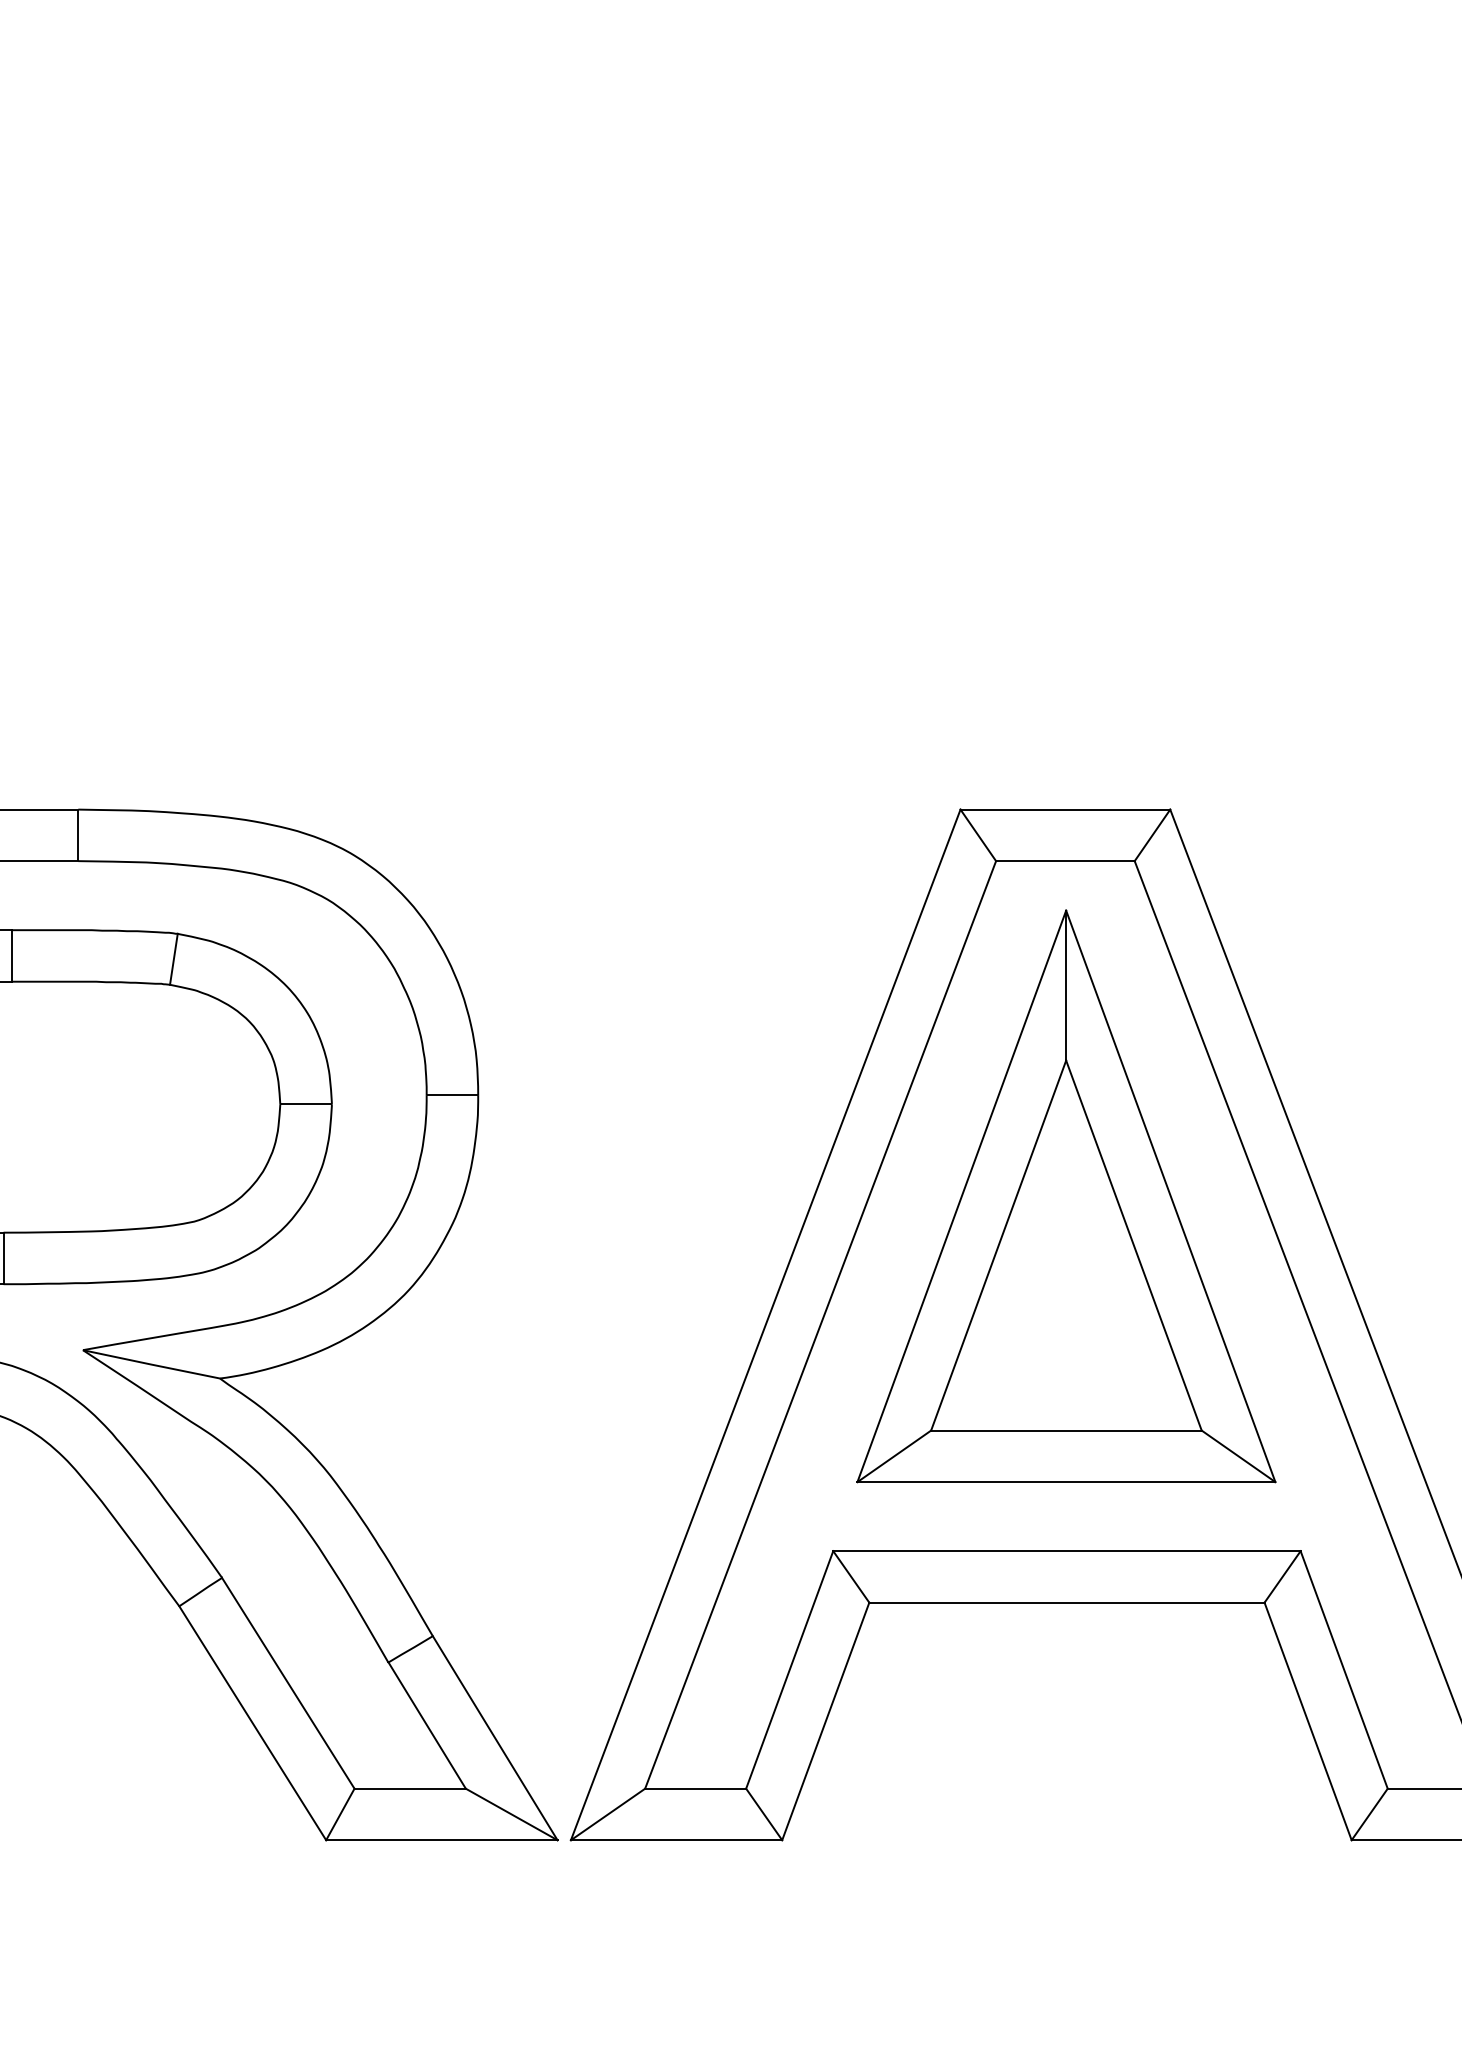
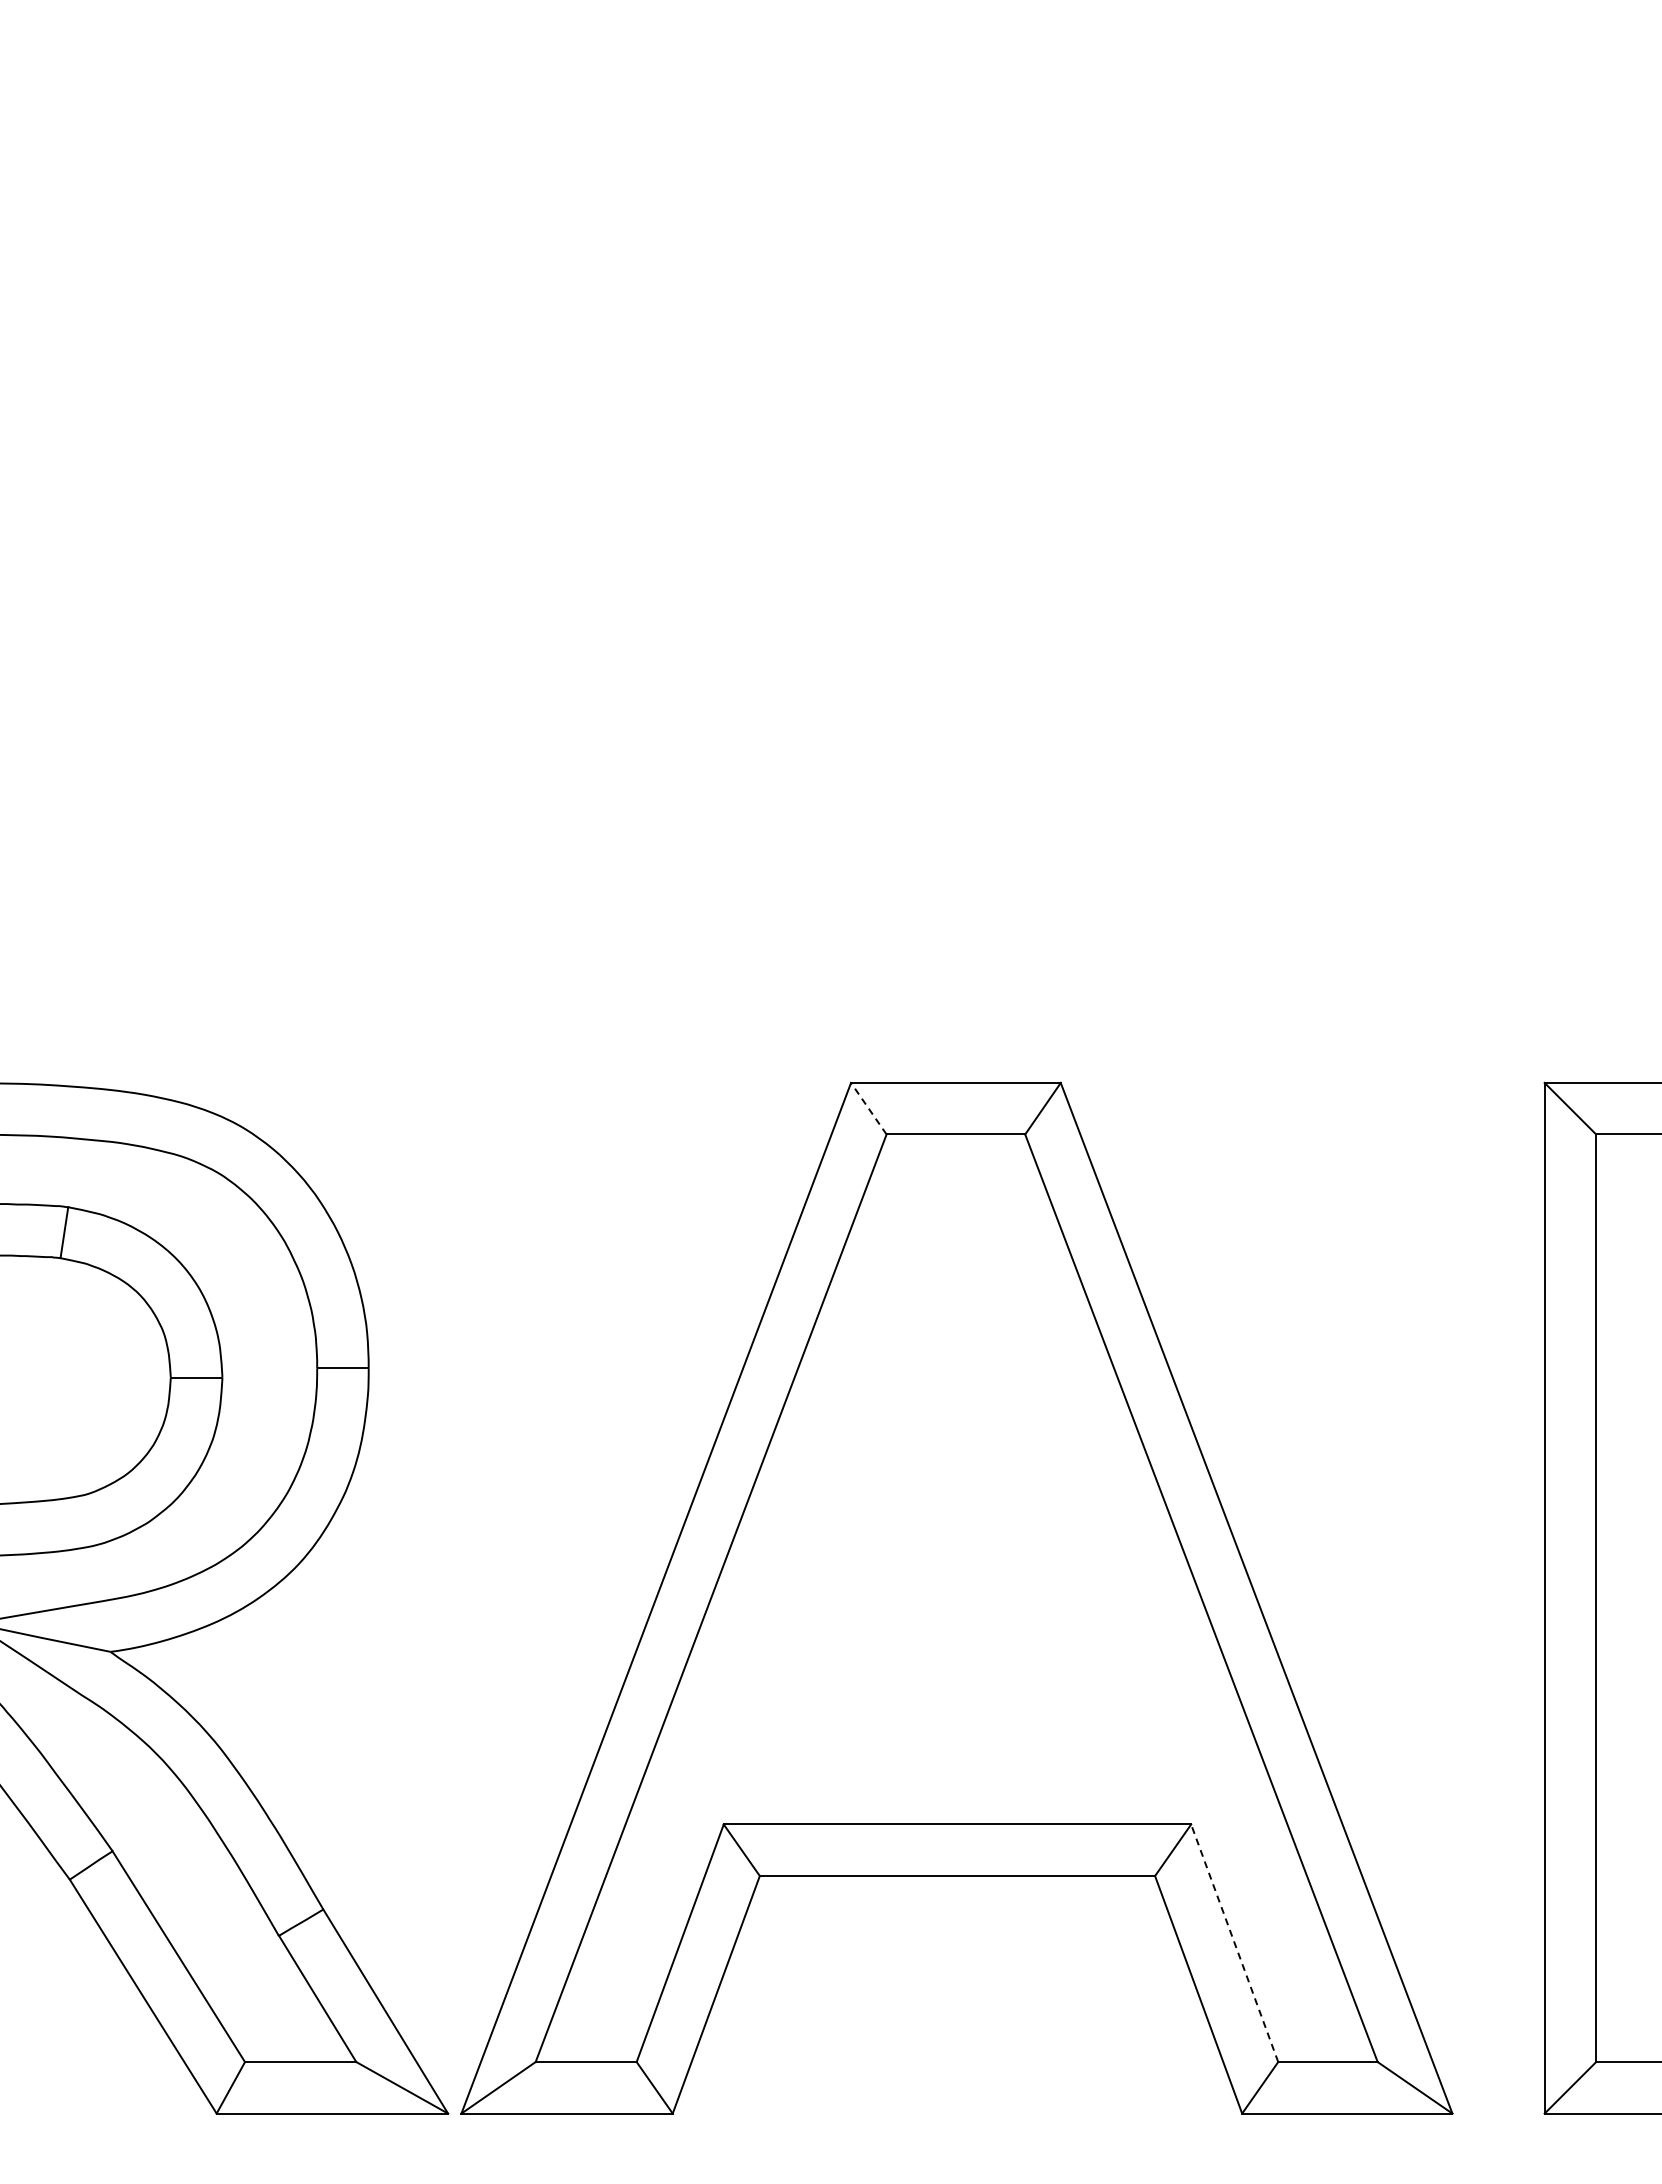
line: (977, 835) -> (868, 1108), solid -> dashed
part: (1065, 1196) -> (956, 1469), removed
line: (1343, 1670) -> (1234, 1943), solid -> dashed

